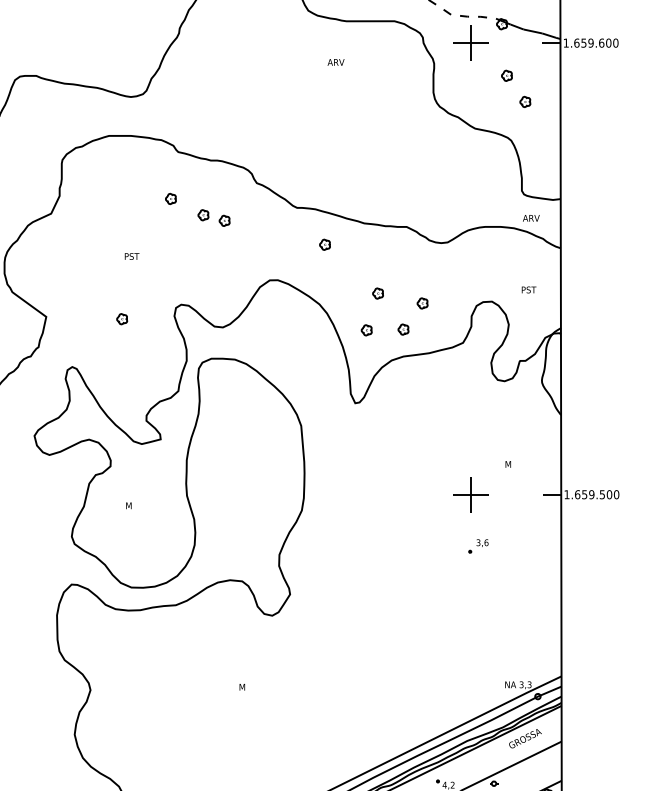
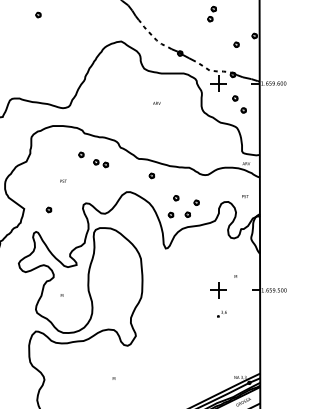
text: (335, 60) -> (156, 102), moved
part: (121, 318) -> (48, 209), moved

